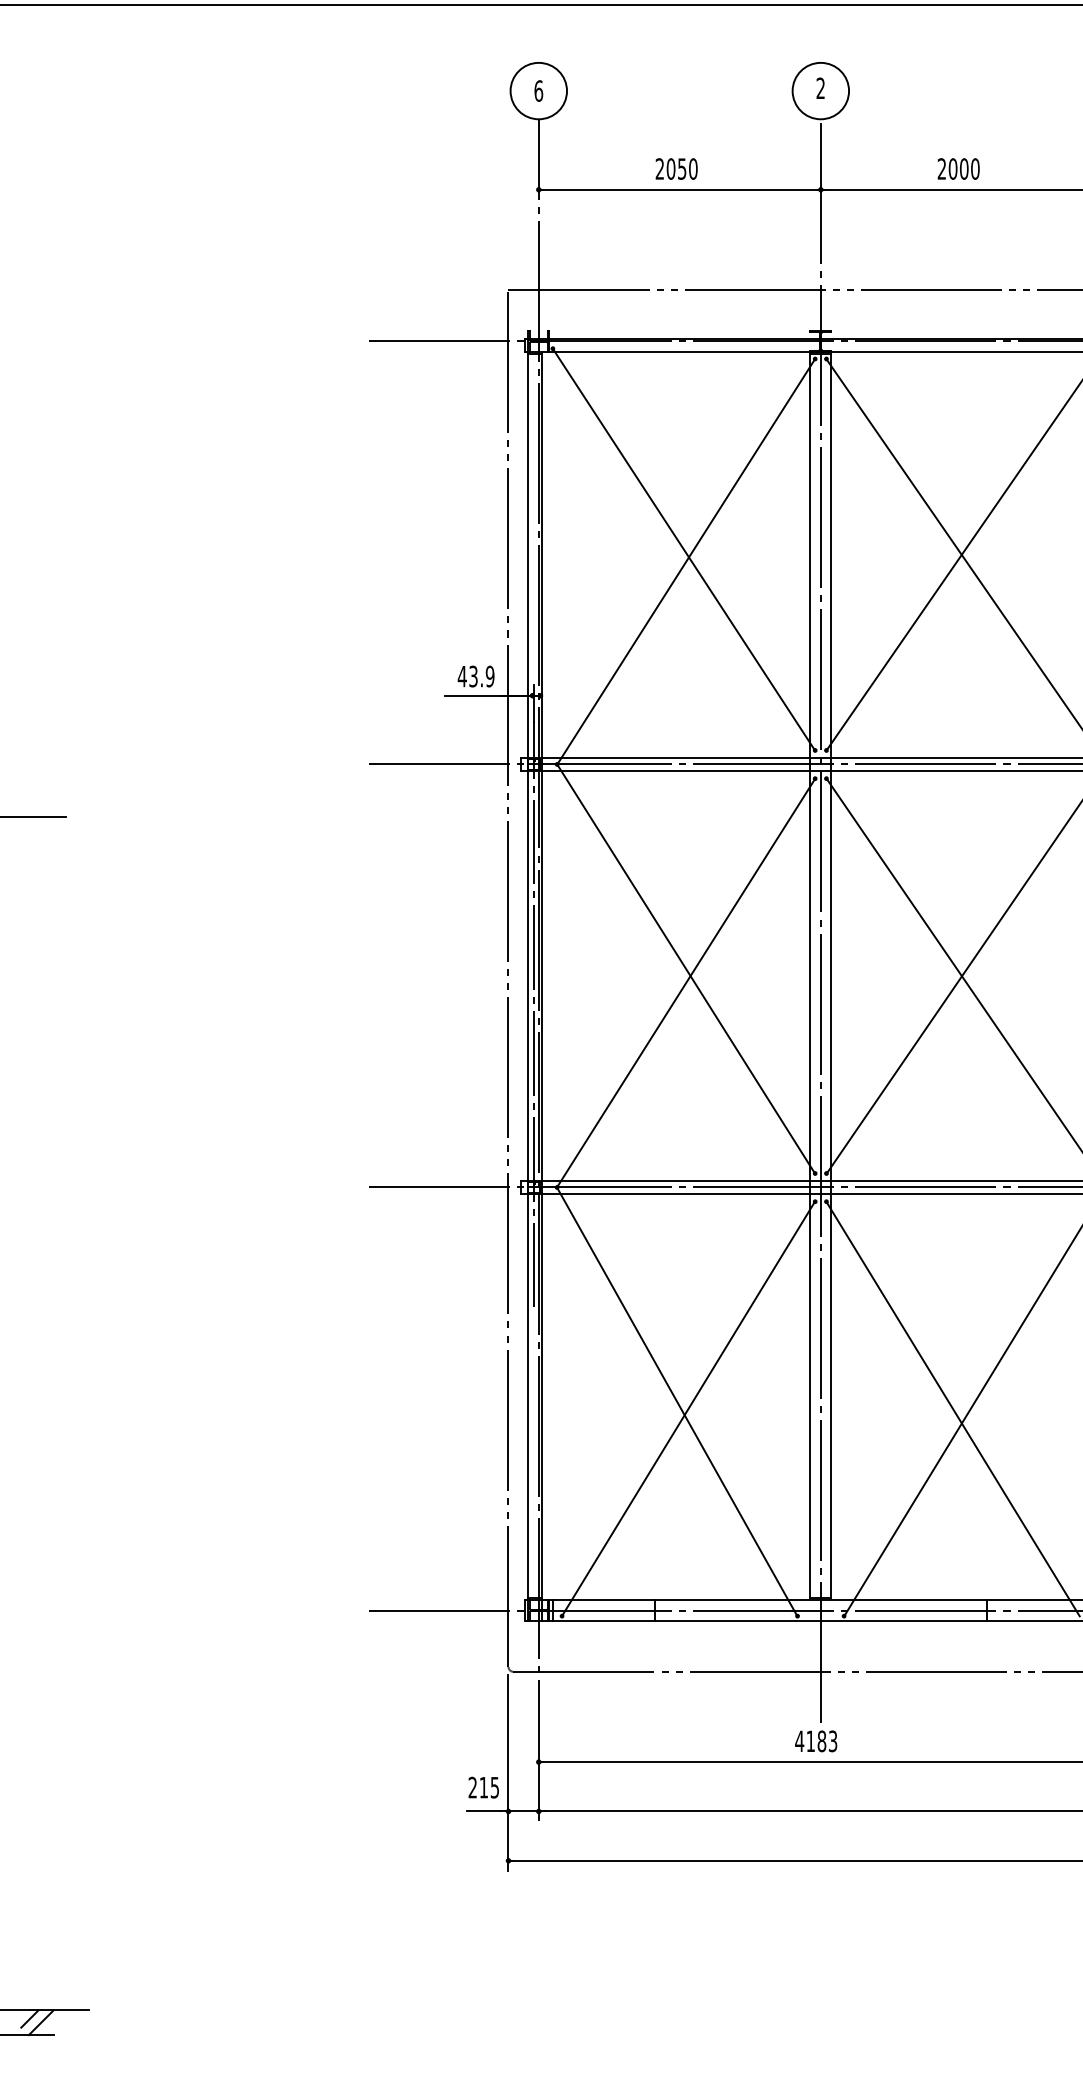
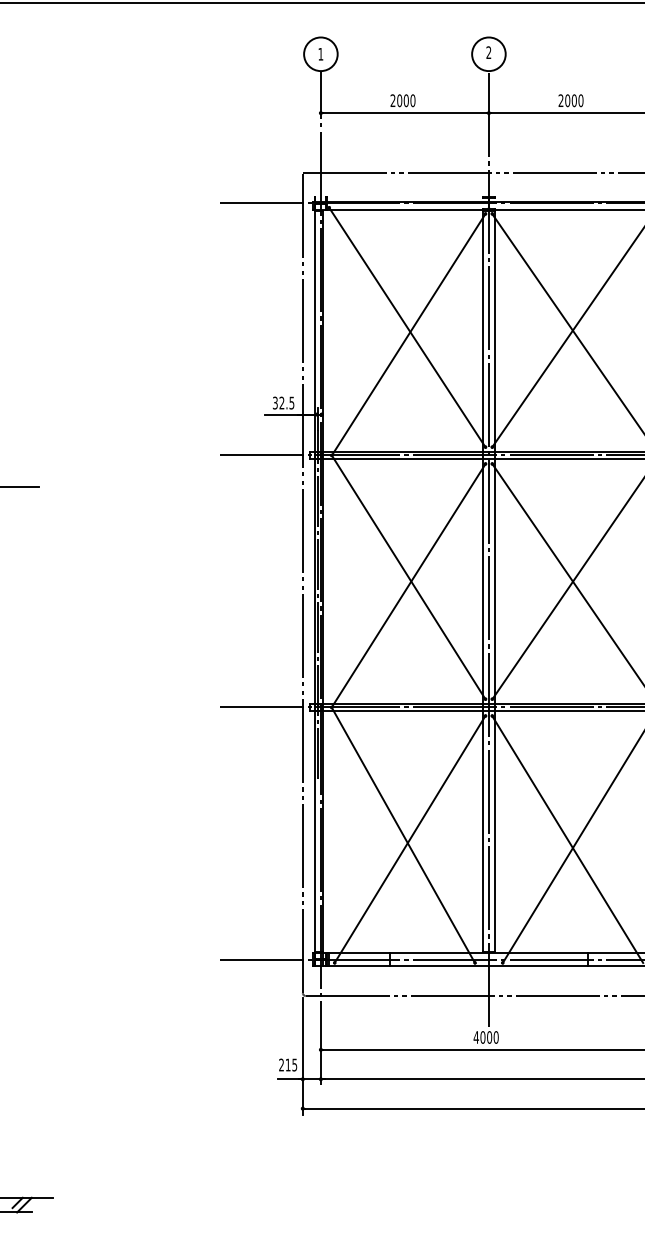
text: (538, 89) -> (320, 53), 6 -> 1
text: (680, 168) -> (405, 100), 2050 -> 2000
text: (476, 675) -> (283, 402), 43.9 -> 32.5
text: (821, 1741) -> (489, 1037), 4183 -> 4000

